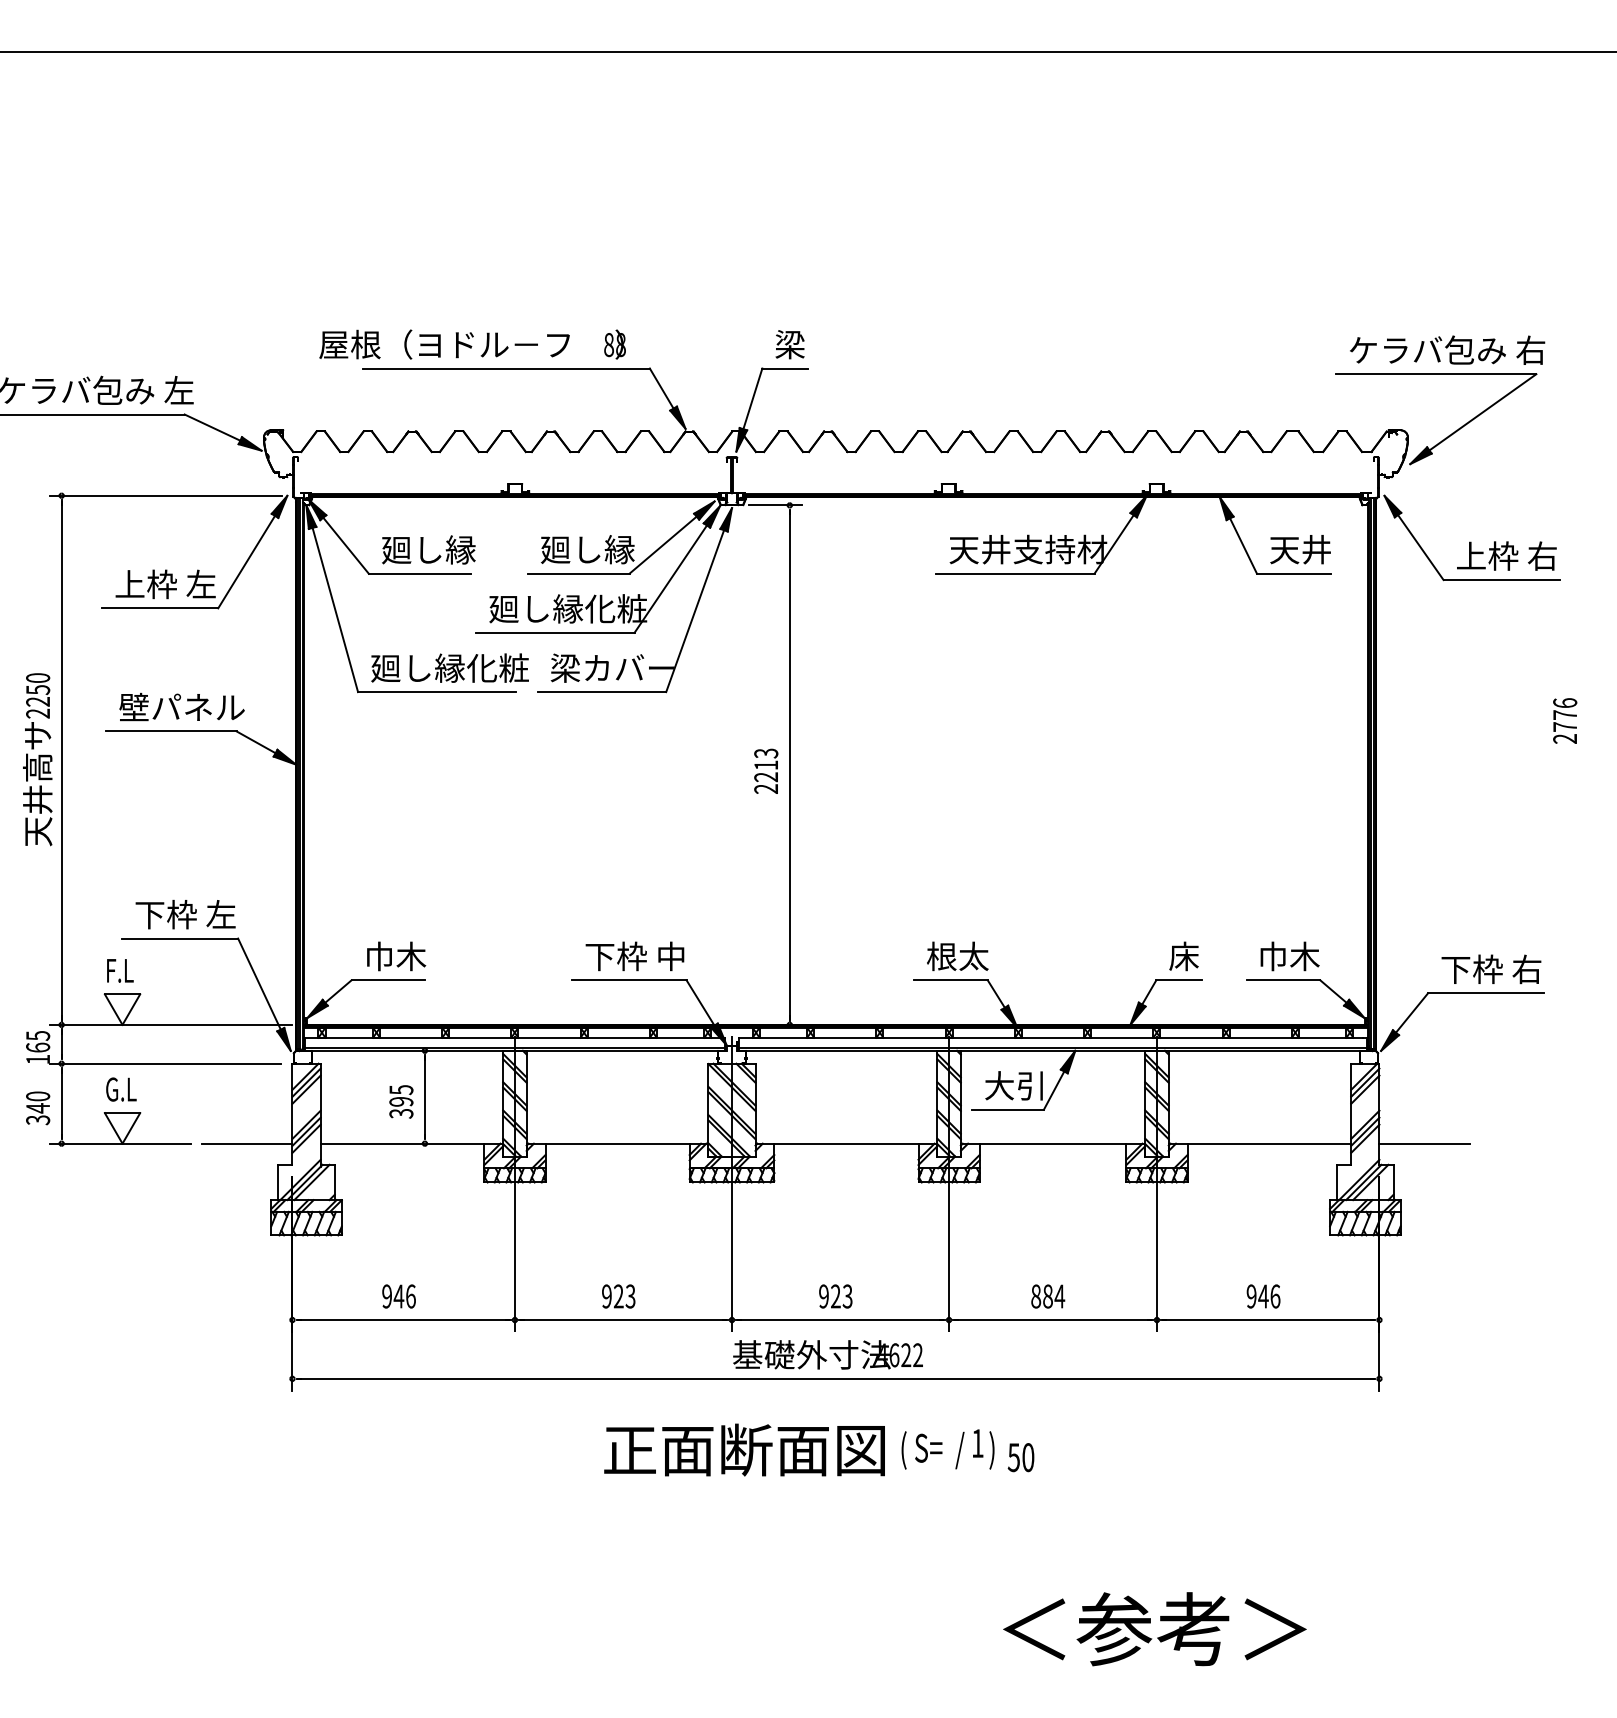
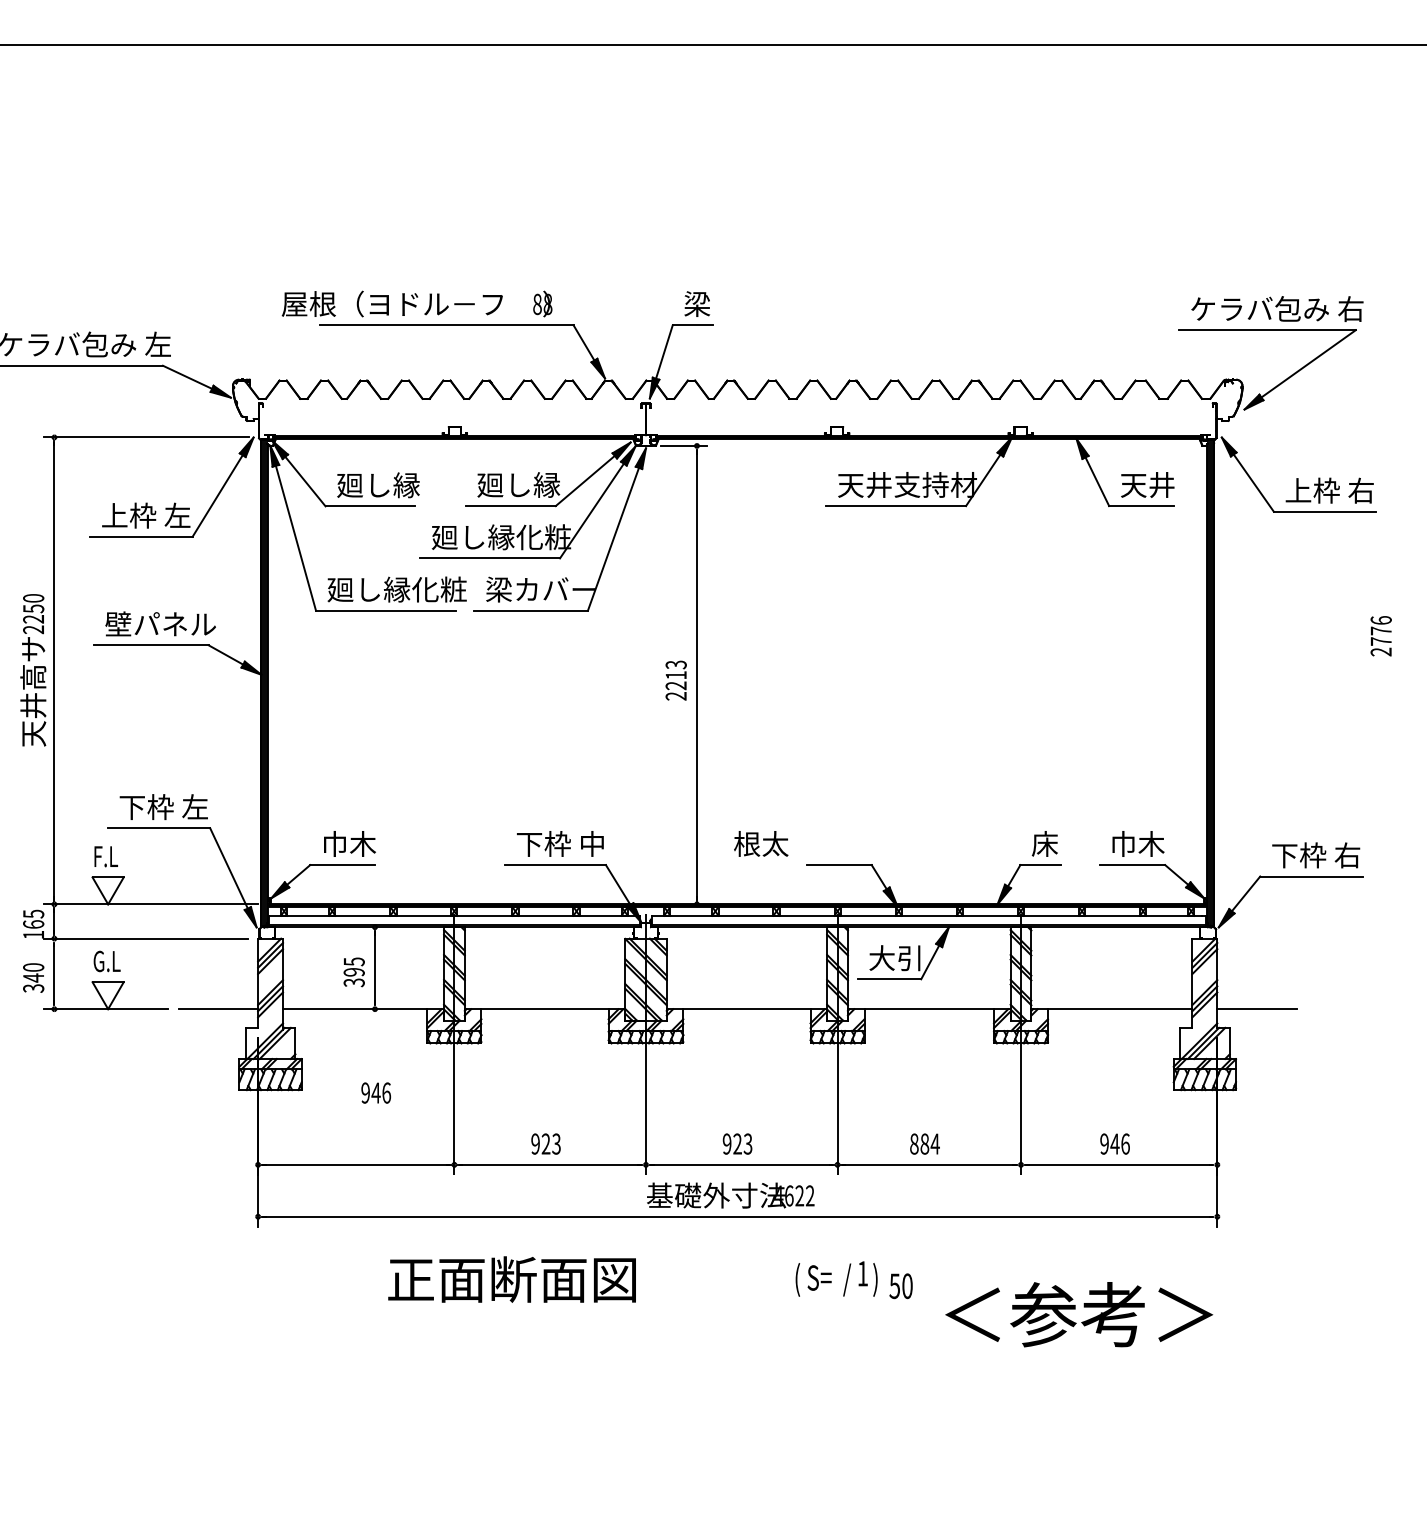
text: (958, 955) -> (761, 843), moved
text: (398, 1295) -> (375, 1092), moved
text: (743, 1449) -> (511, 1279), moved
text: (1155, 1629) -> (1079, 1314), moved

